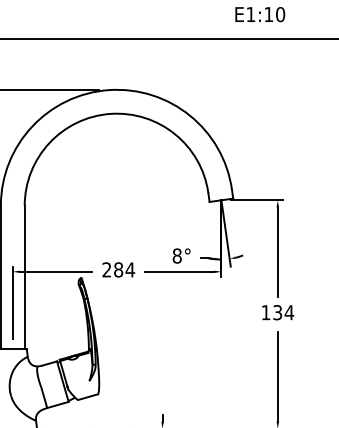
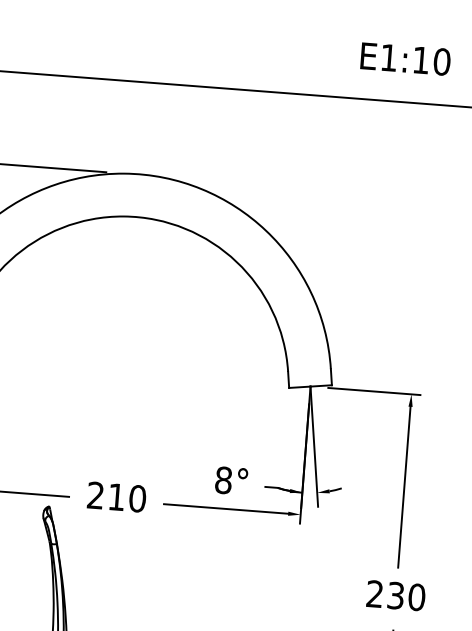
text: (124, 269) -> (127, 497), 284 -> 210
text: (277, 312) -> (395, 595), 134 -> 230

